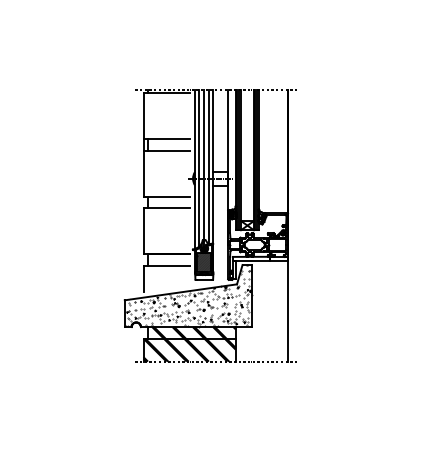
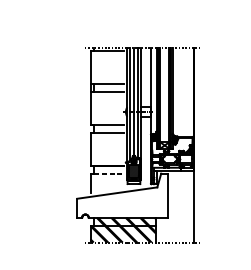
line: (169, 265) -> (109, 173), solid -> dashed
hatch: (188, 296) -> (122, 196), removed

